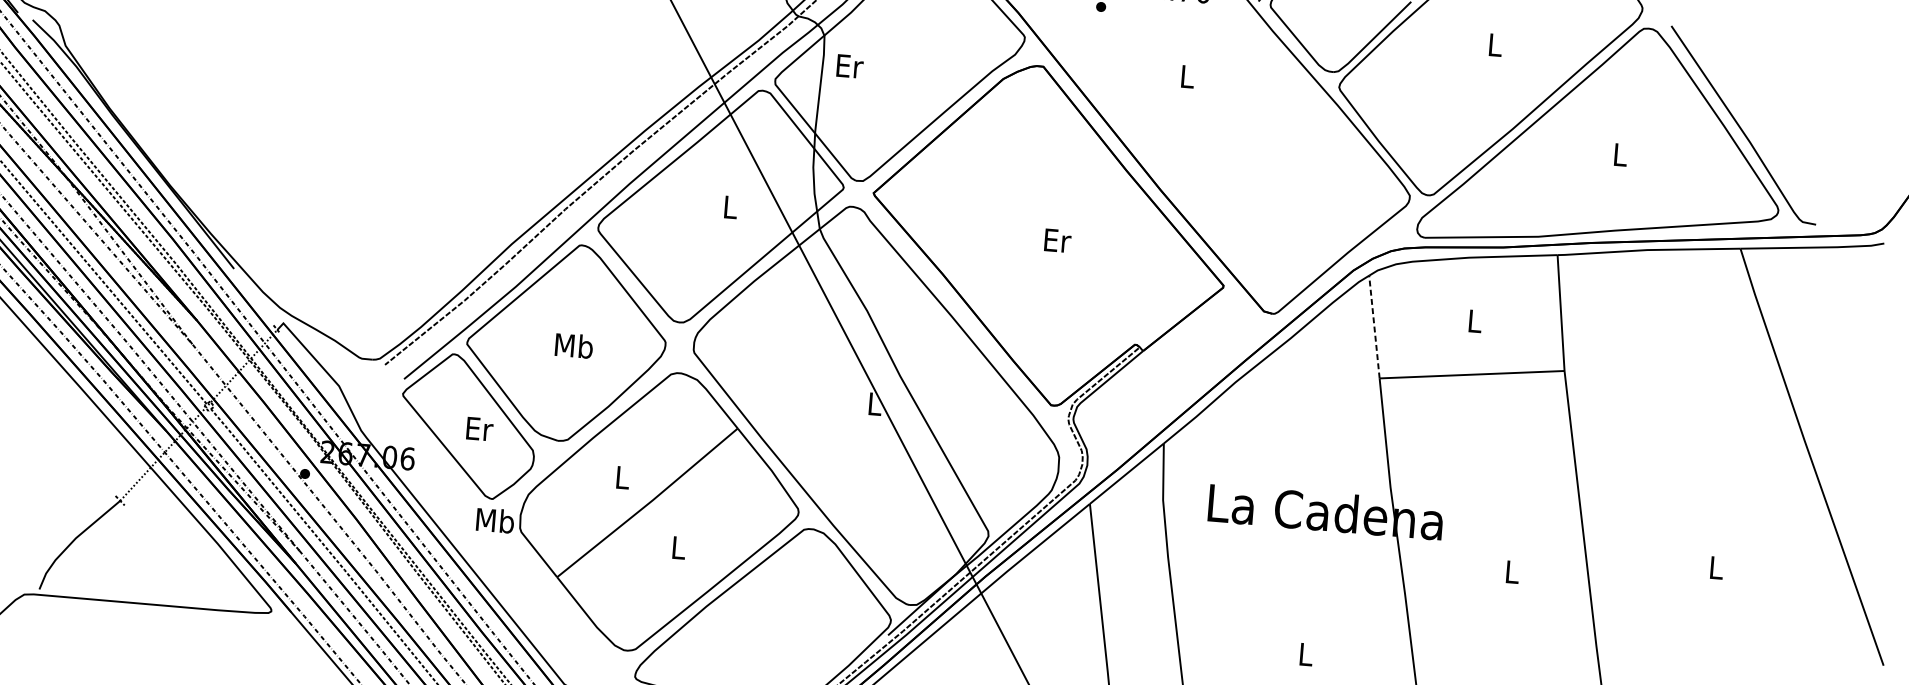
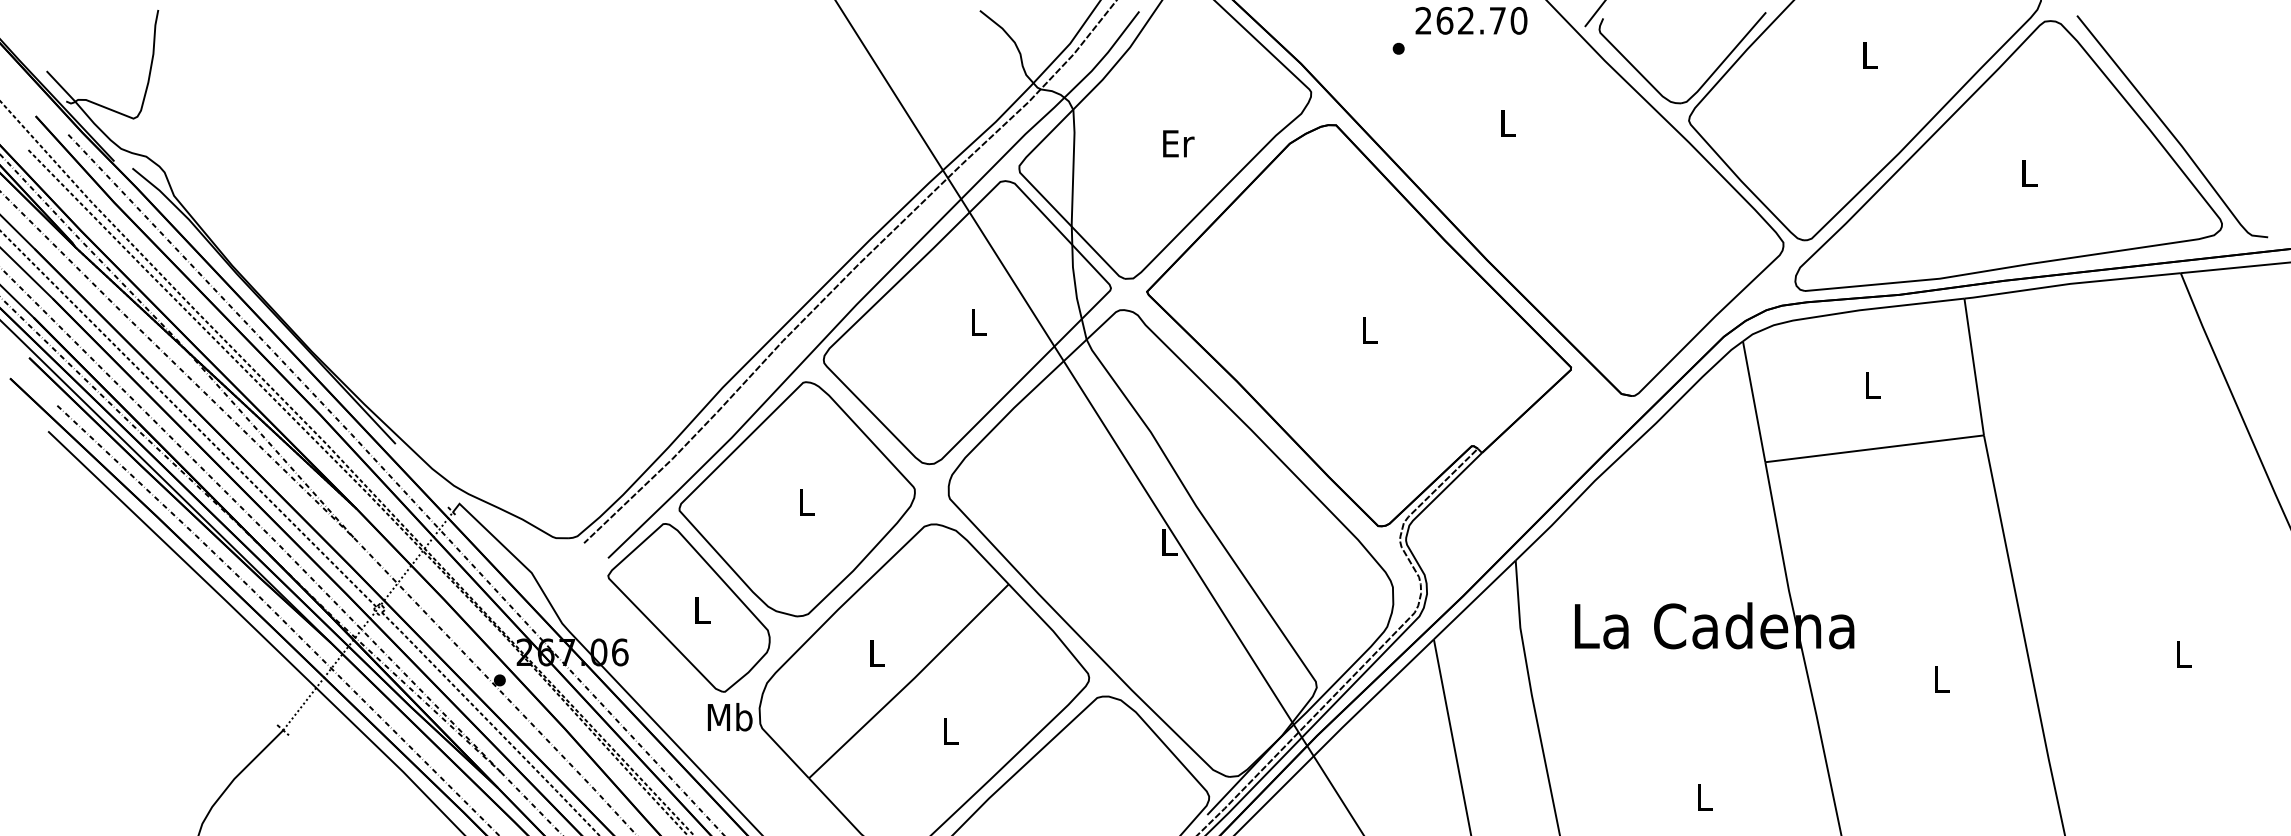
text: (849, 66) -> (1178, 143), moved
text: (1057, 240) -> (1369, 330), Er -> L
line: (1374, 326) -> (1754, 401), dashed -> solid
text: (574, 345) -> (806, 501), Mb -> L
text: (479, 428) -> (702, 609), Er -> L

